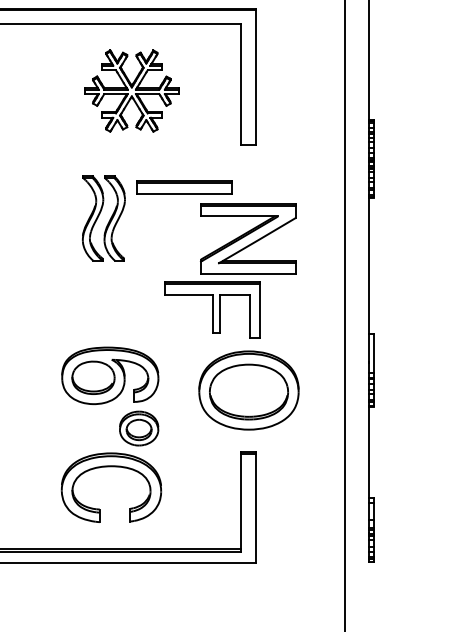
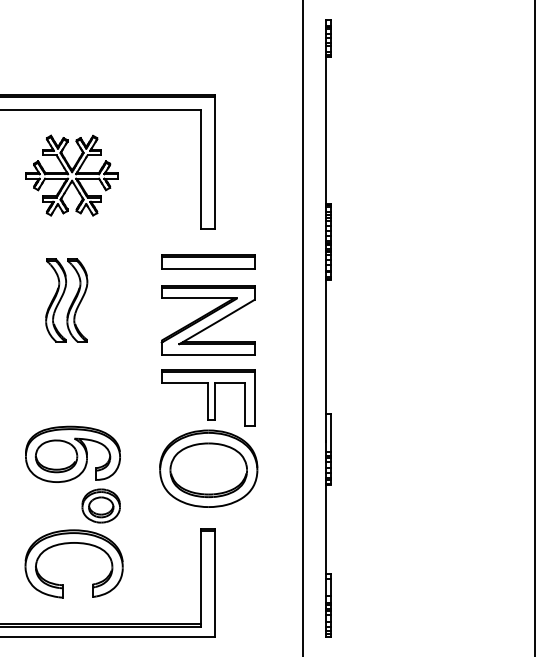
part: (131, 90) -> (71, 175), moved
part: (184, 186) -> (208, 261), moved
part: (212, 309) -> (208, 397), moved

